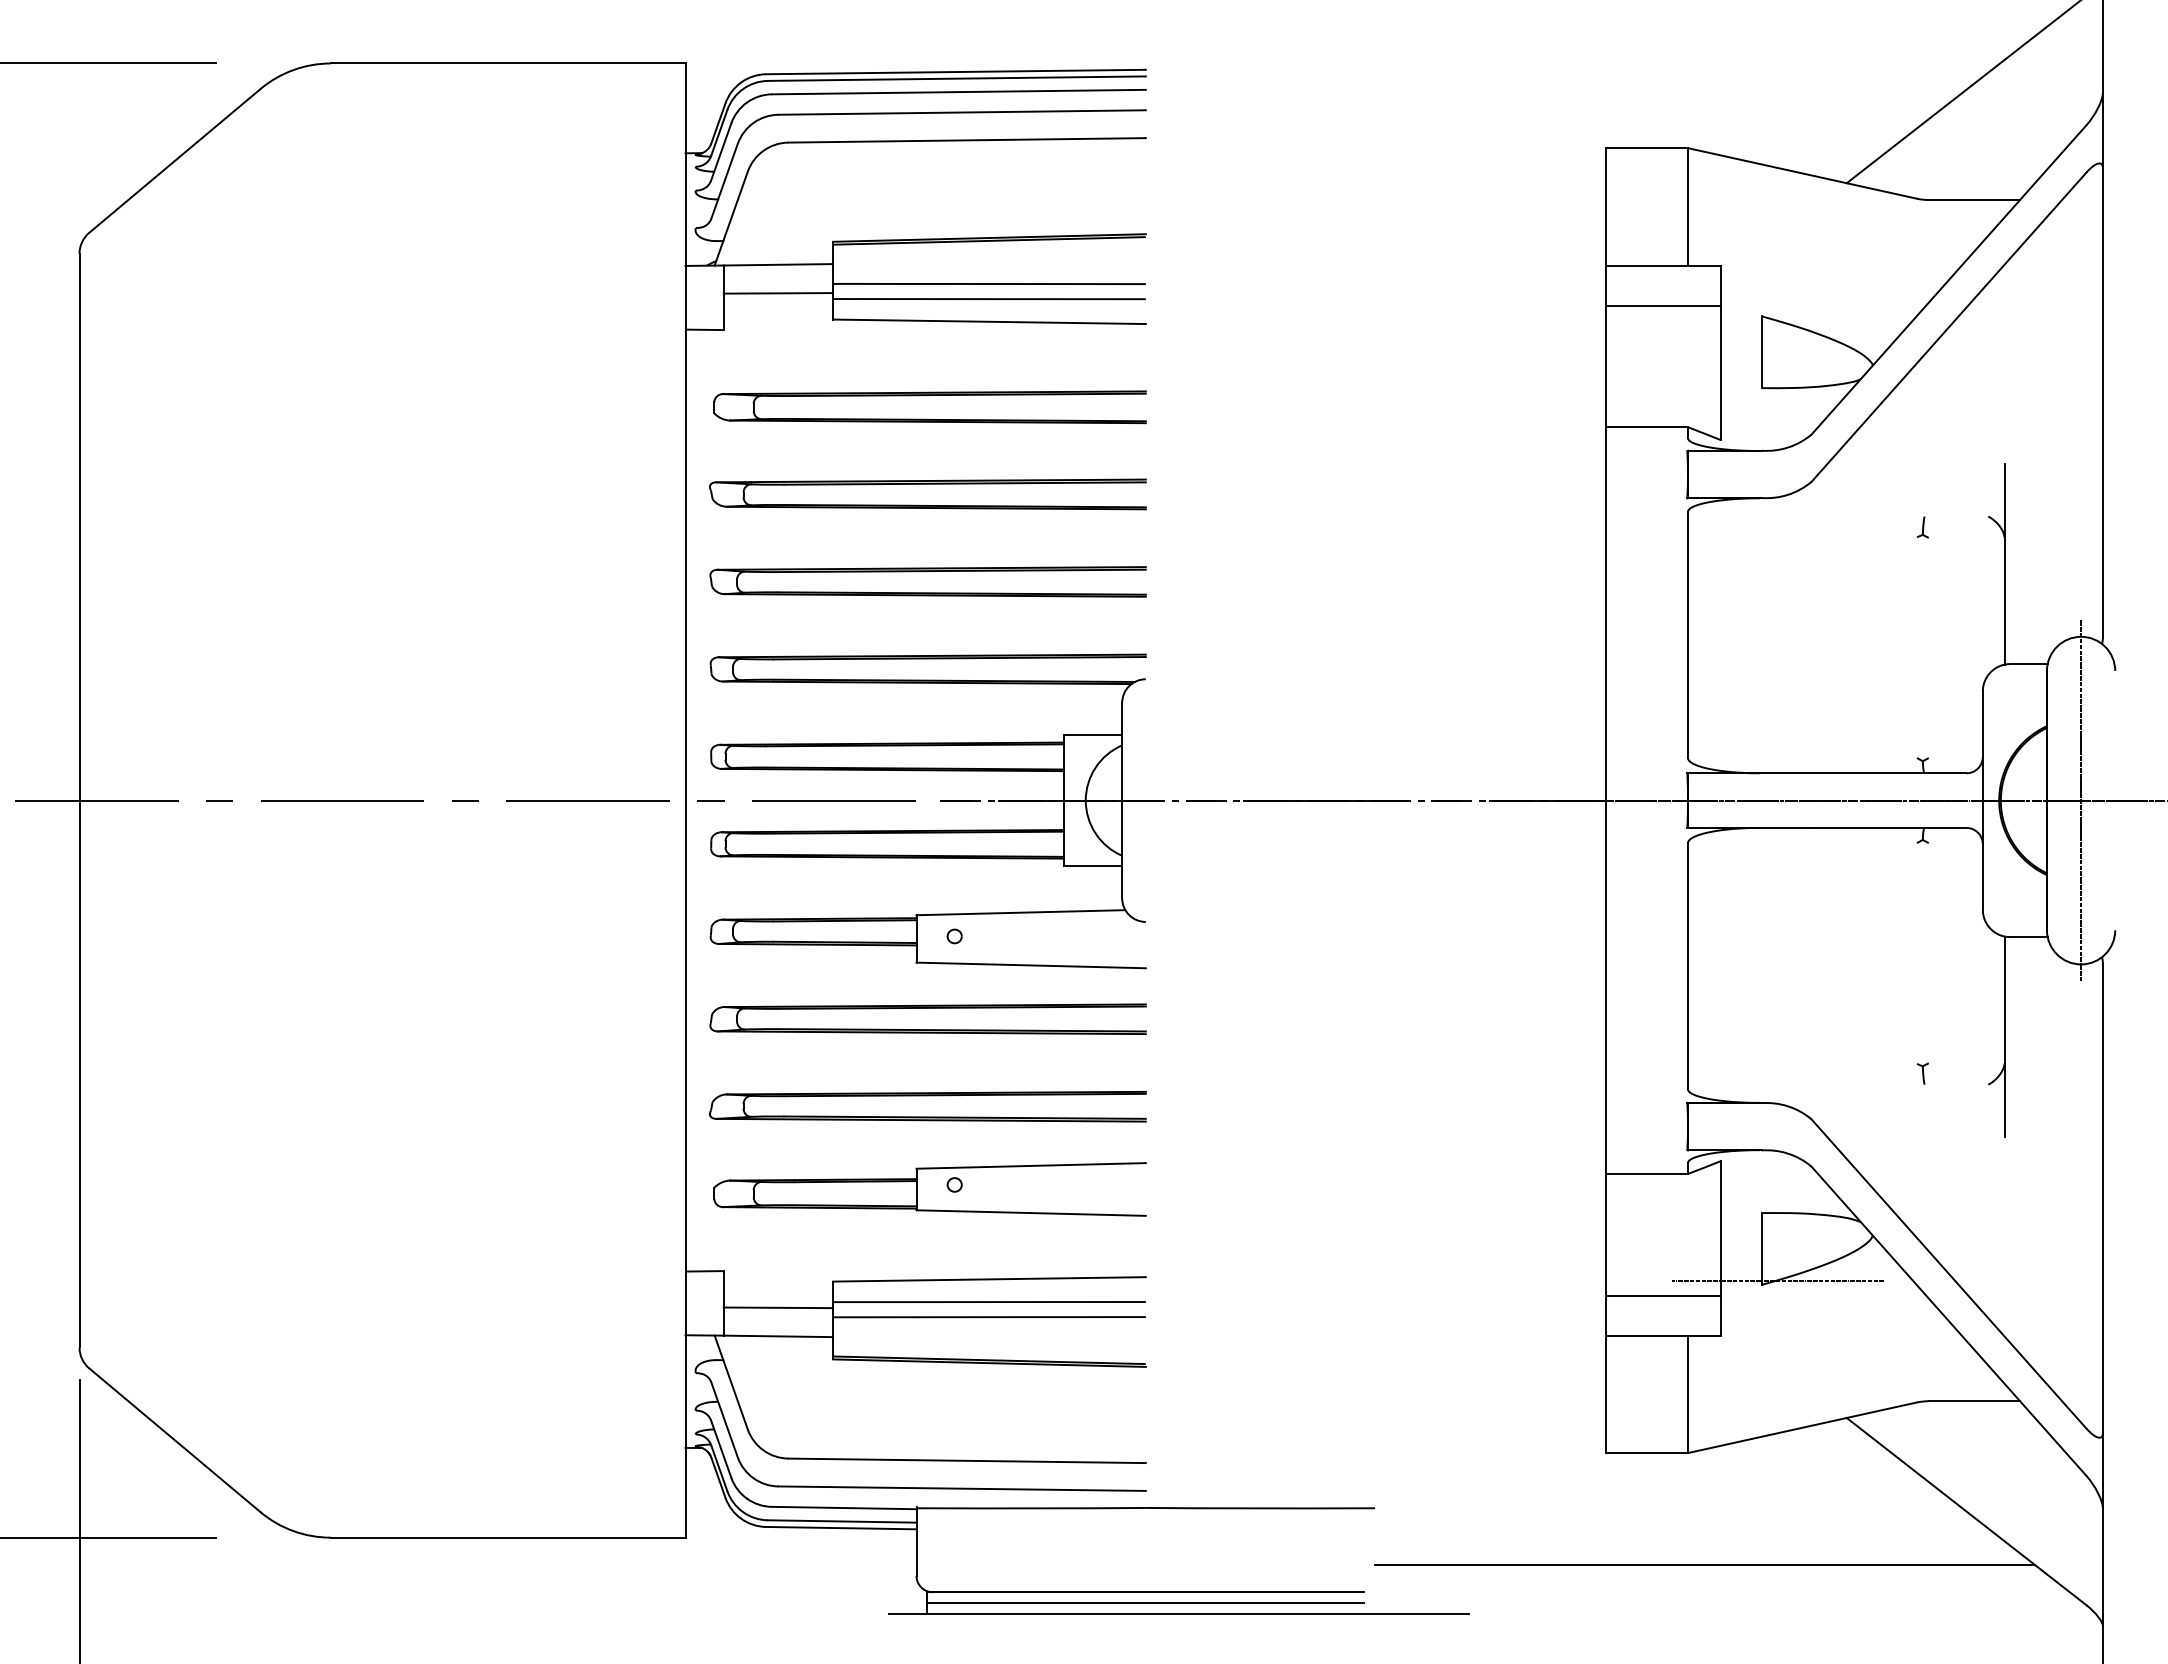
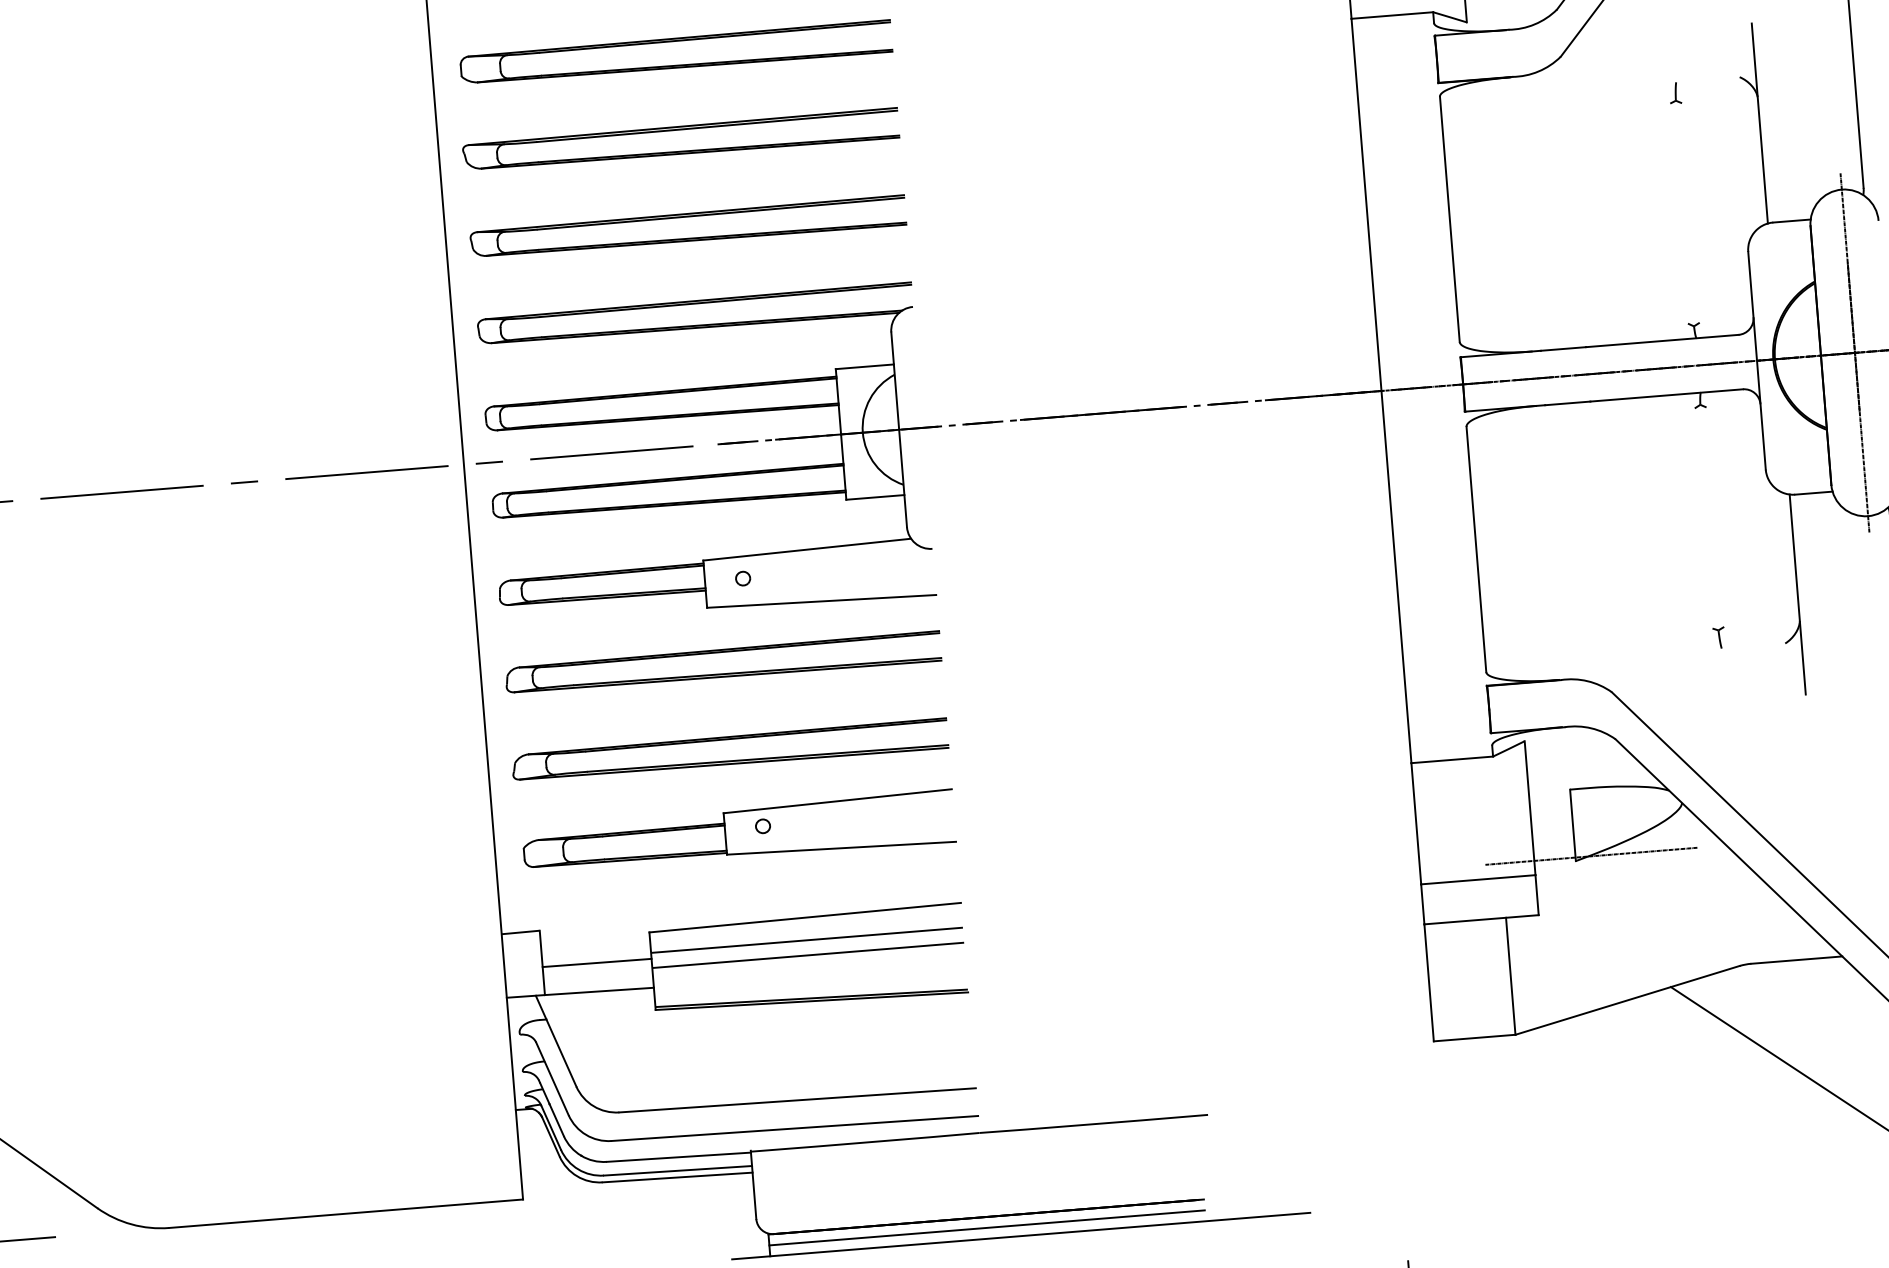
line: (1704, 1564) -> (1540, 1144), removed

